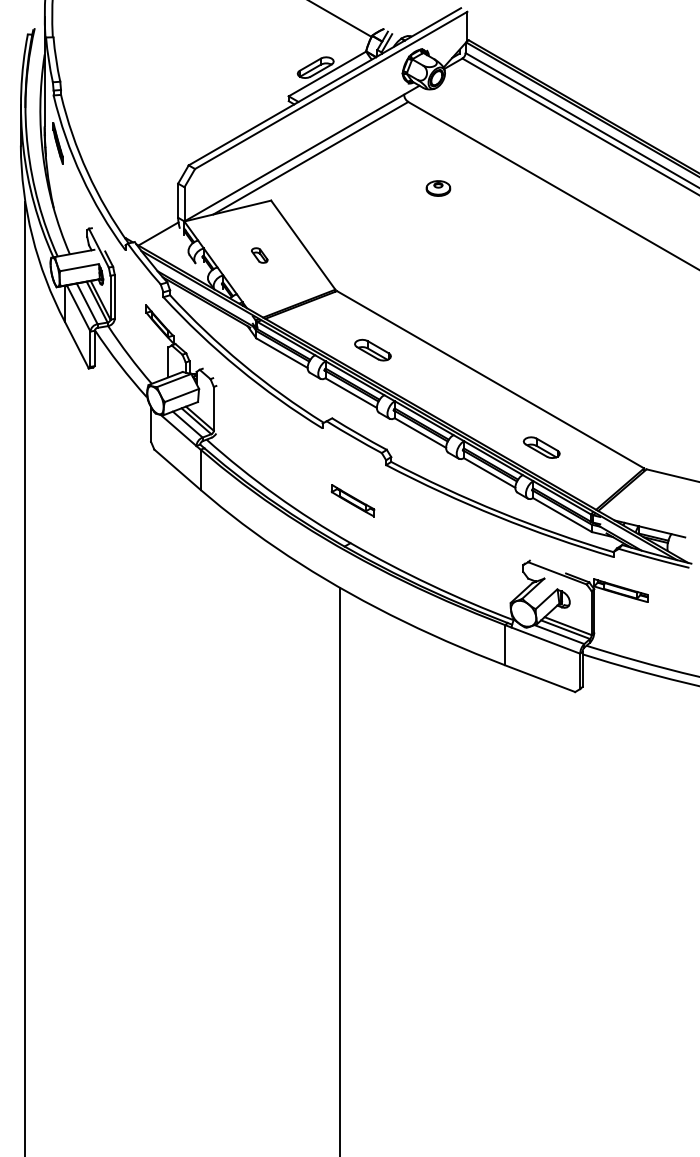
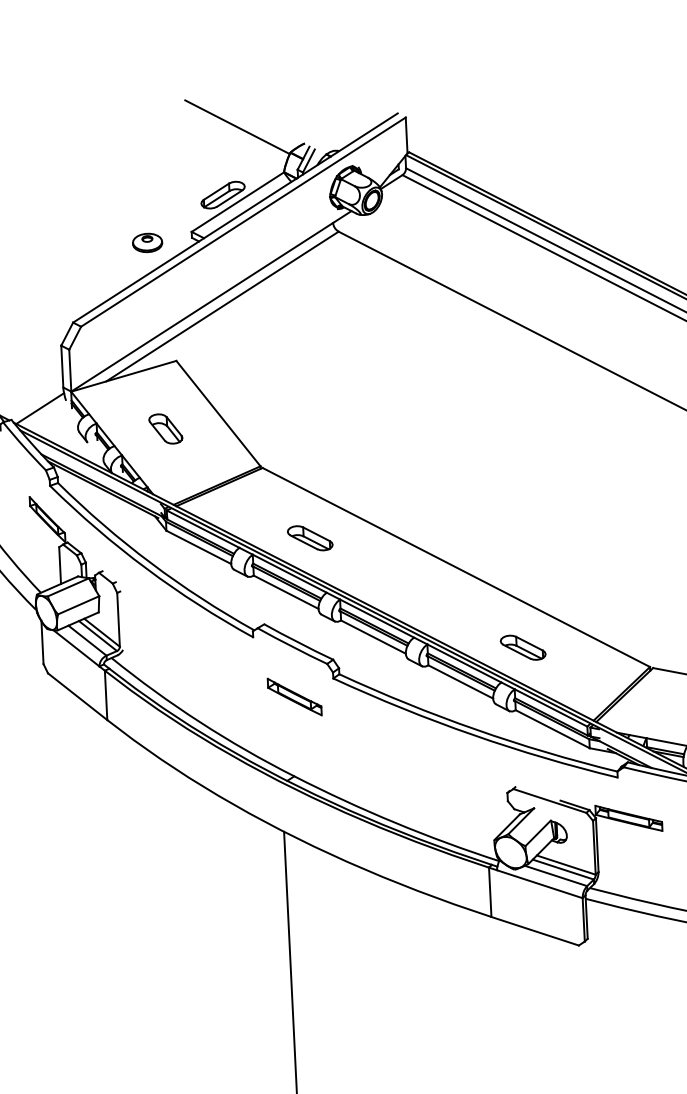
part: (438, 188) -> (147, 242), moved
part: (259, 255) -> (165, 428), size x1.67
part: (352, 500) -> (294, 696), moved

